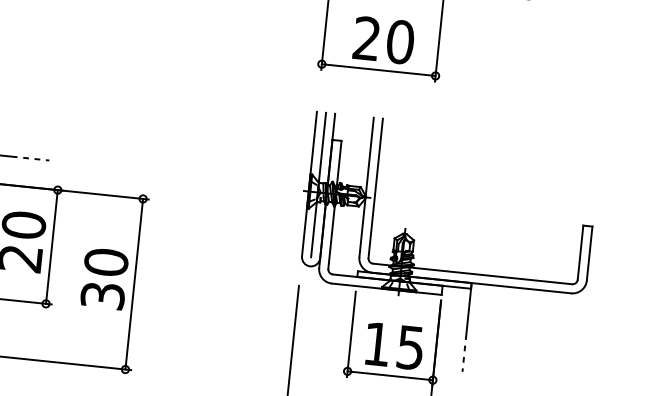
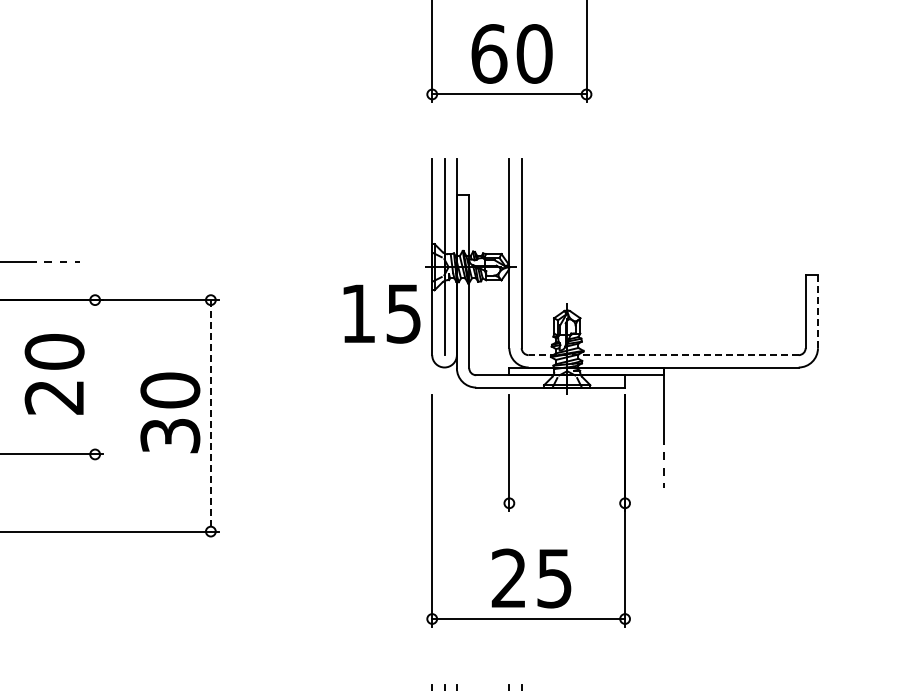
text: (367, 38) -> (489, 53), 20 -> 60
line: (52, 247) -> (95, 377), removed
line: (589, 253) -> (817, 311), solid -> dashed
line: (472, 274) -> (663, 355), solid -> dashed
line: (134, 283) -> (210, 415), solid -> dashed
text: (394, 345) -> (381, 313), moved
line: (390, 375) -> (567, 503), removed

